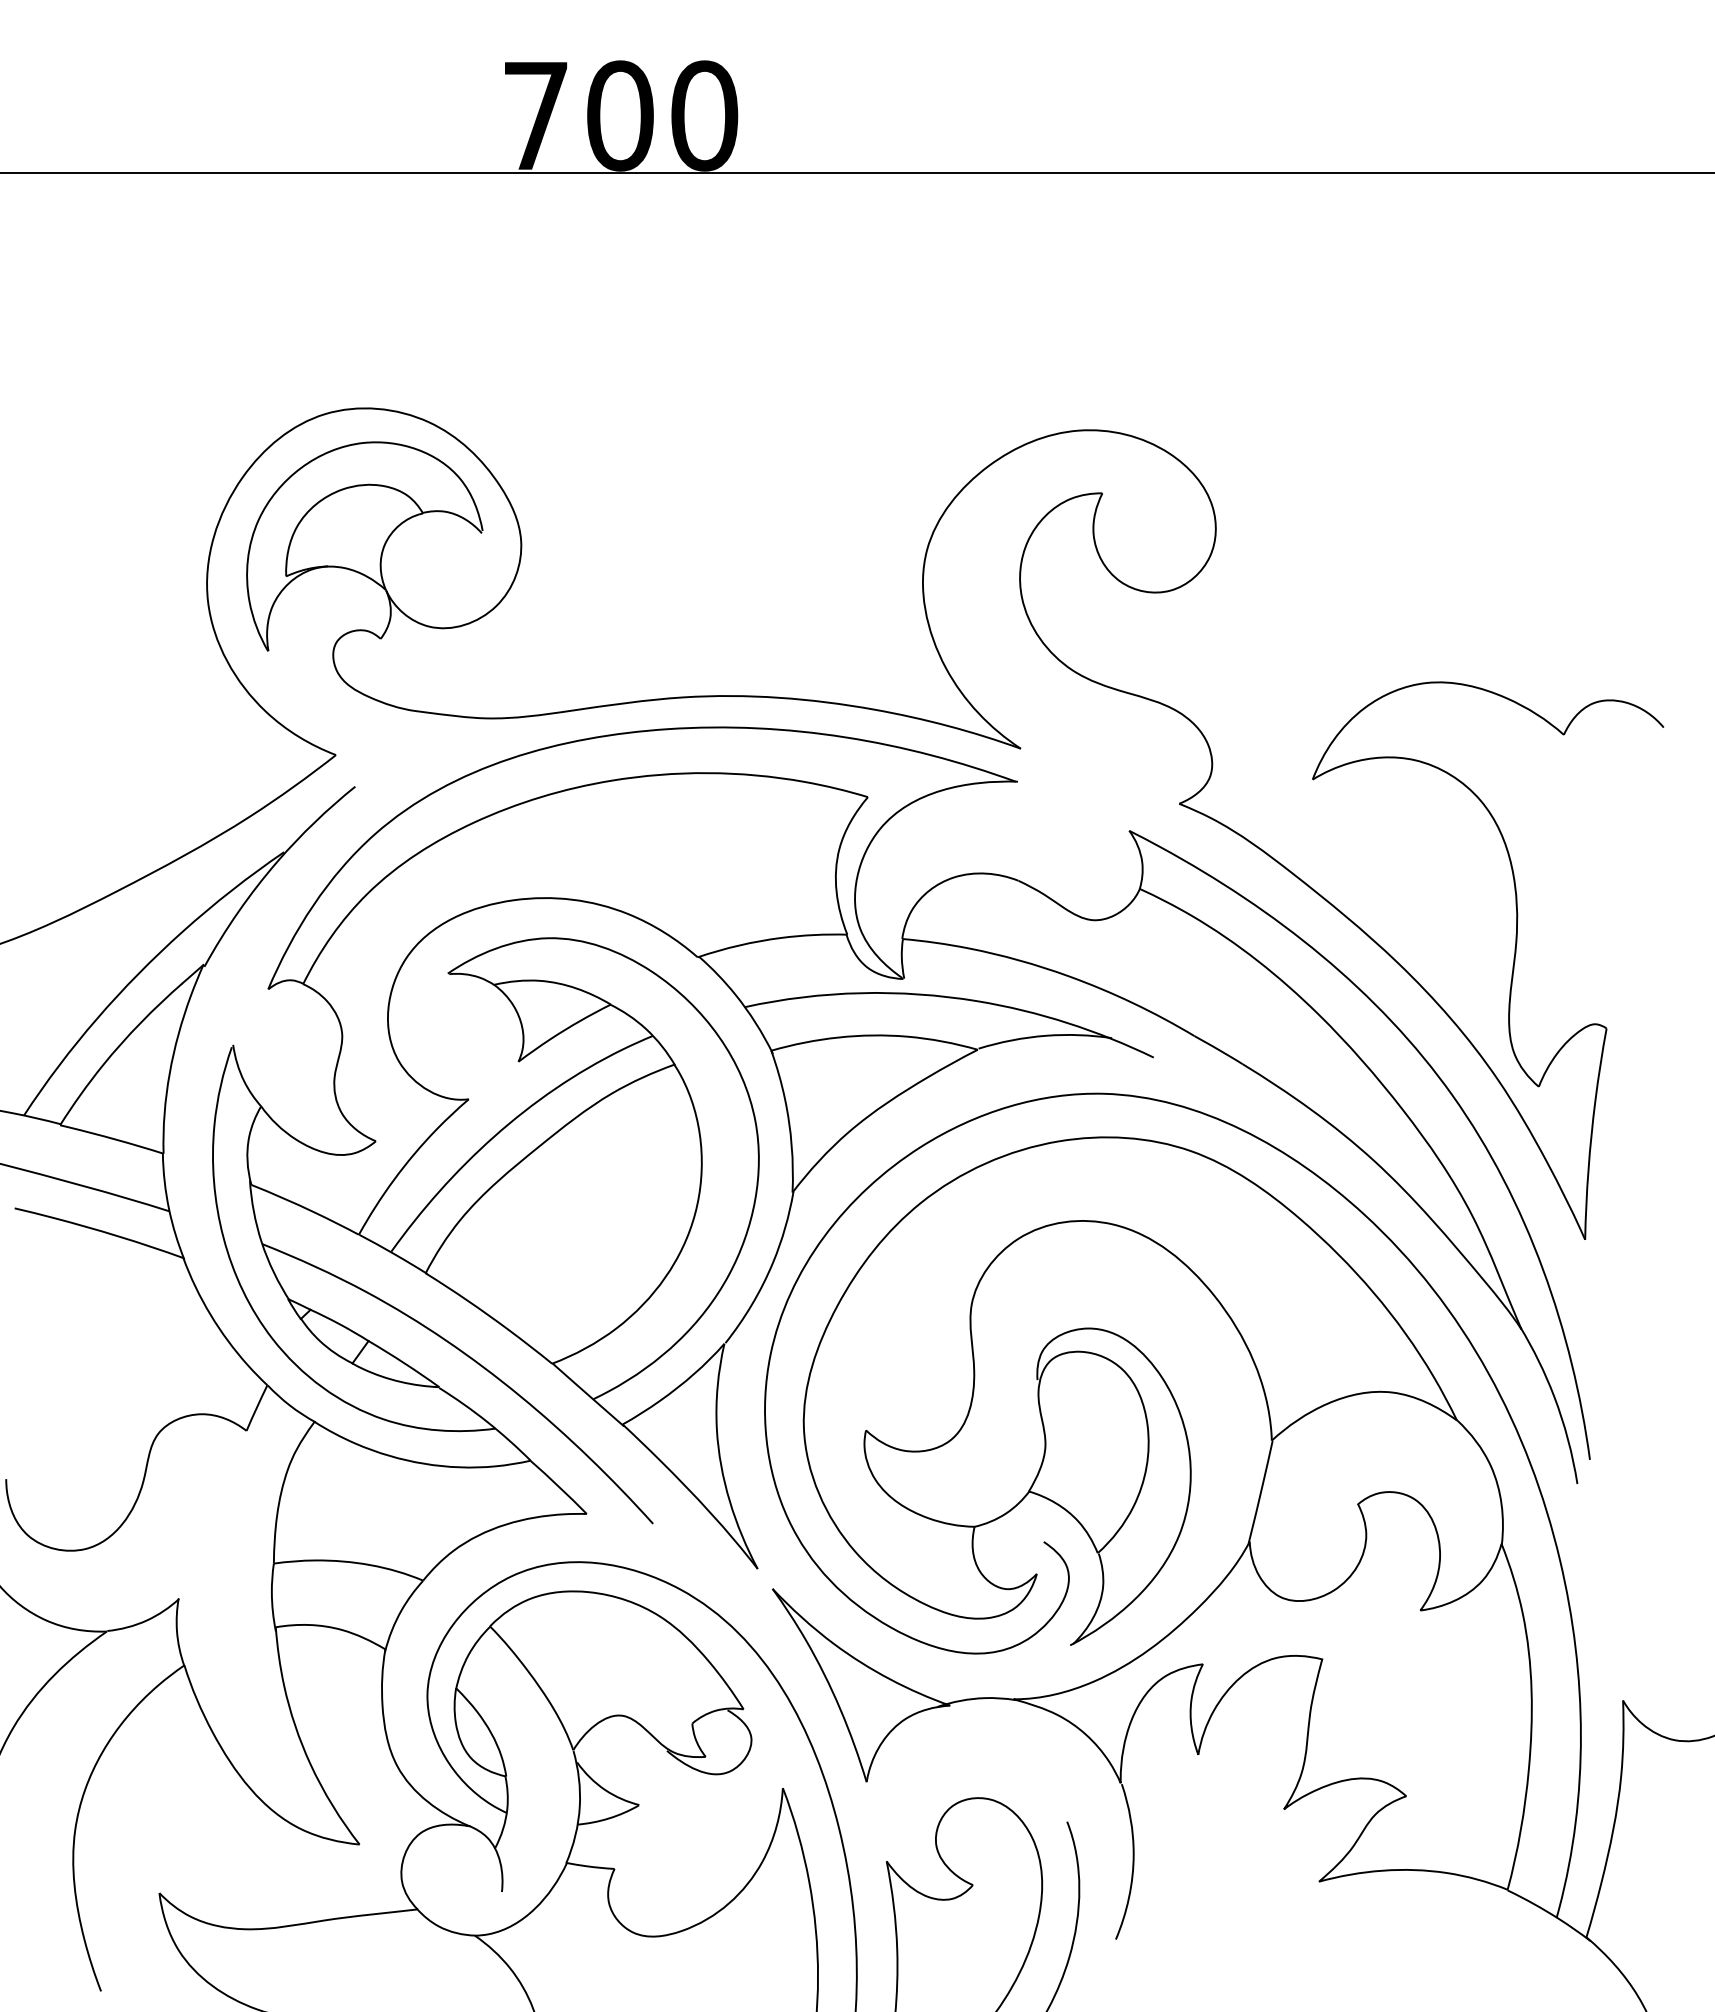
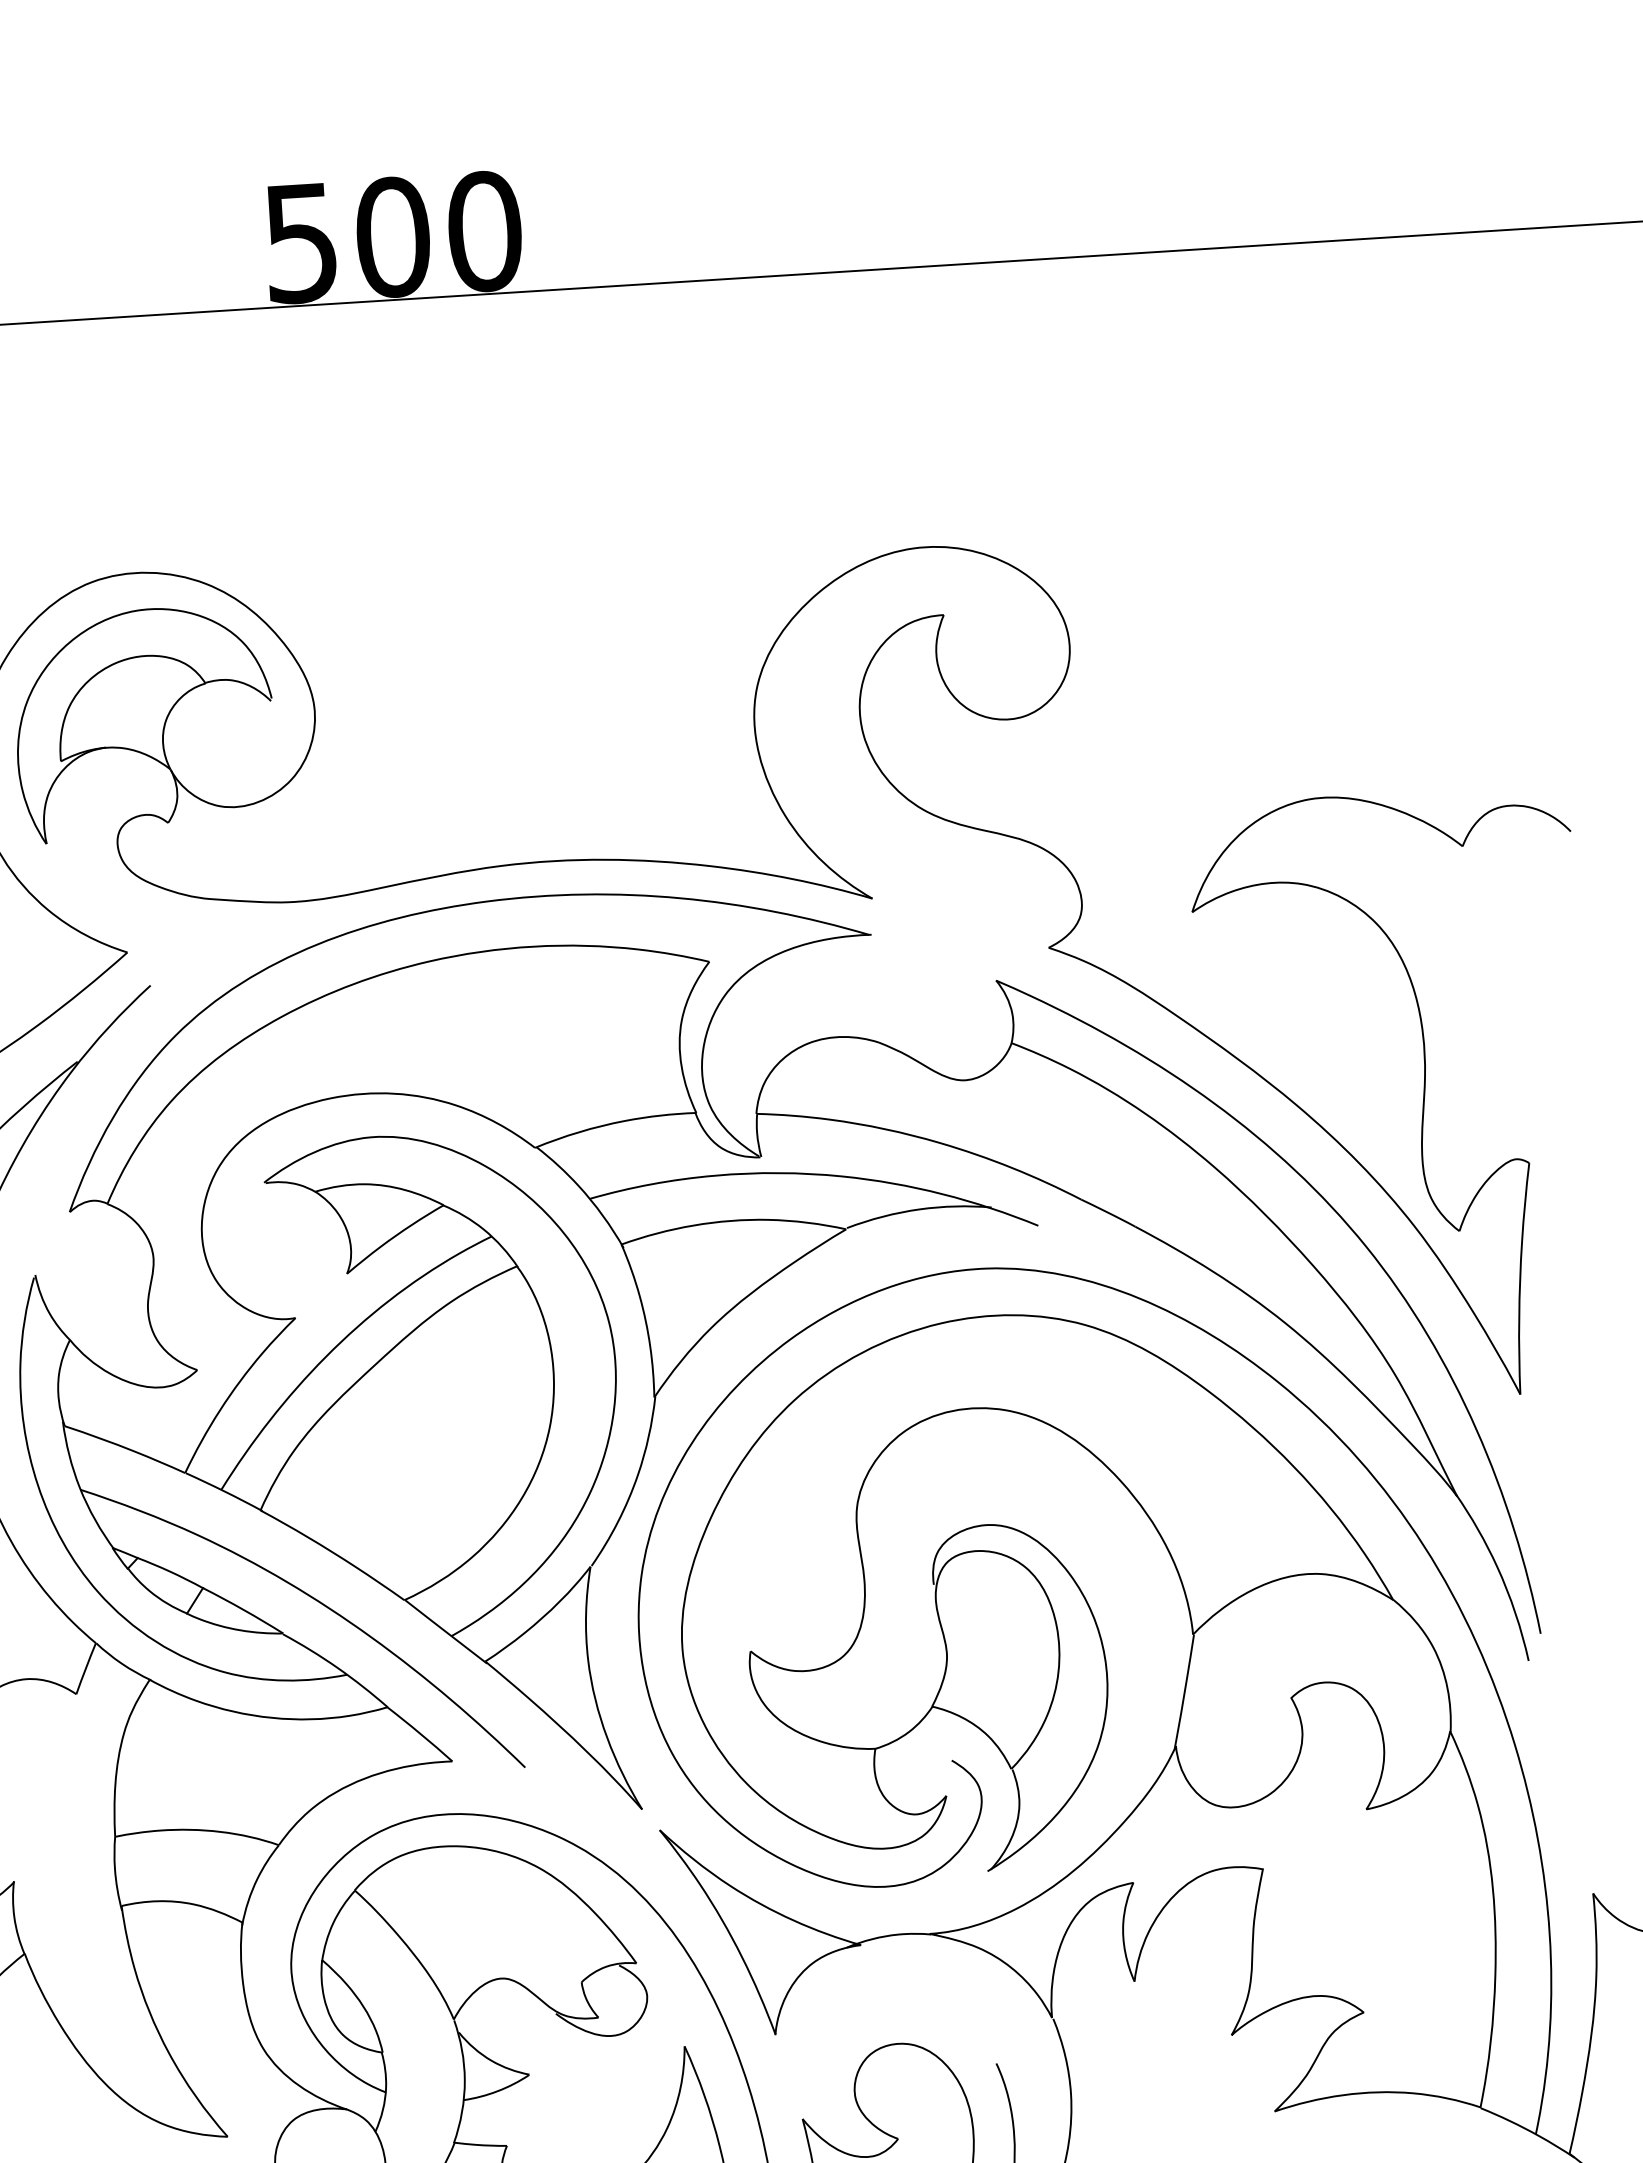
text: (535, 116) -> (300, 243), 700 -> 500

